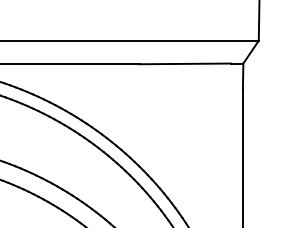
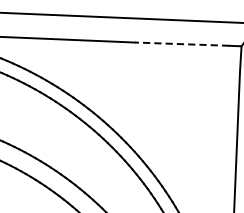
line: (185, 63) -> (182, 43), solid -> dashed

